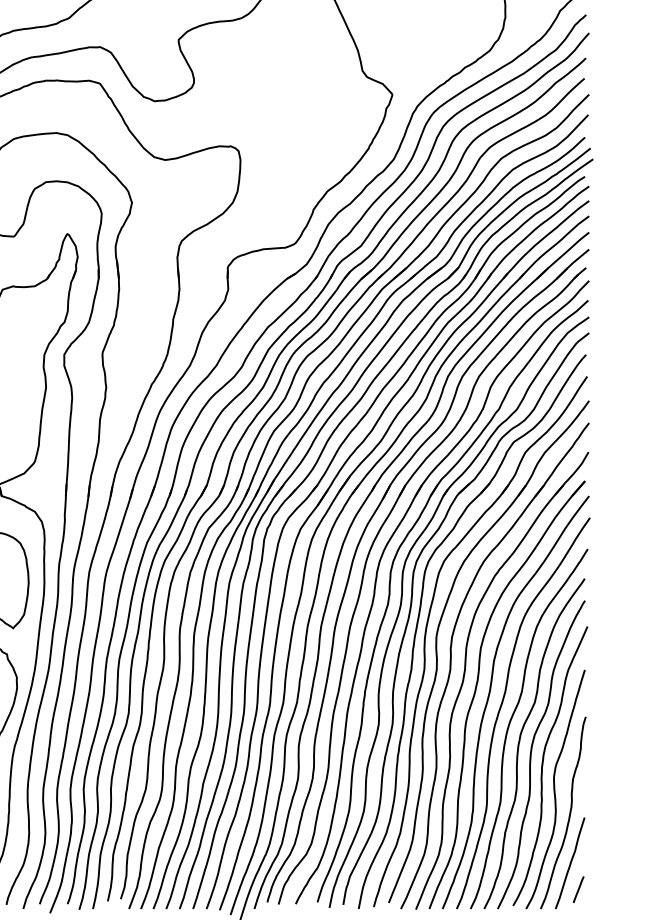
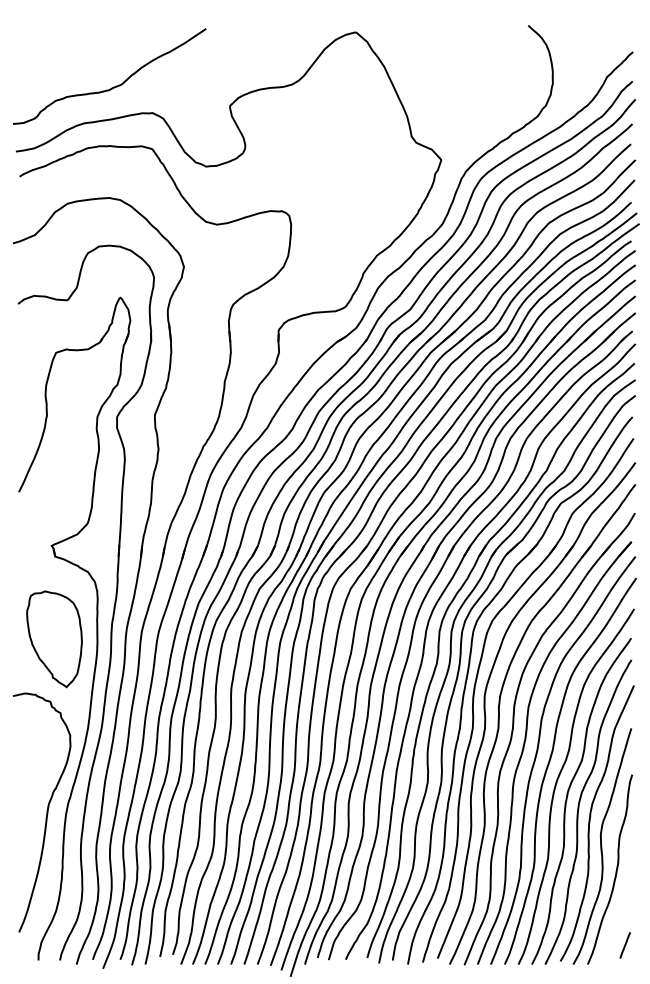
curve: (569, 863) -> (616, 919), removed

